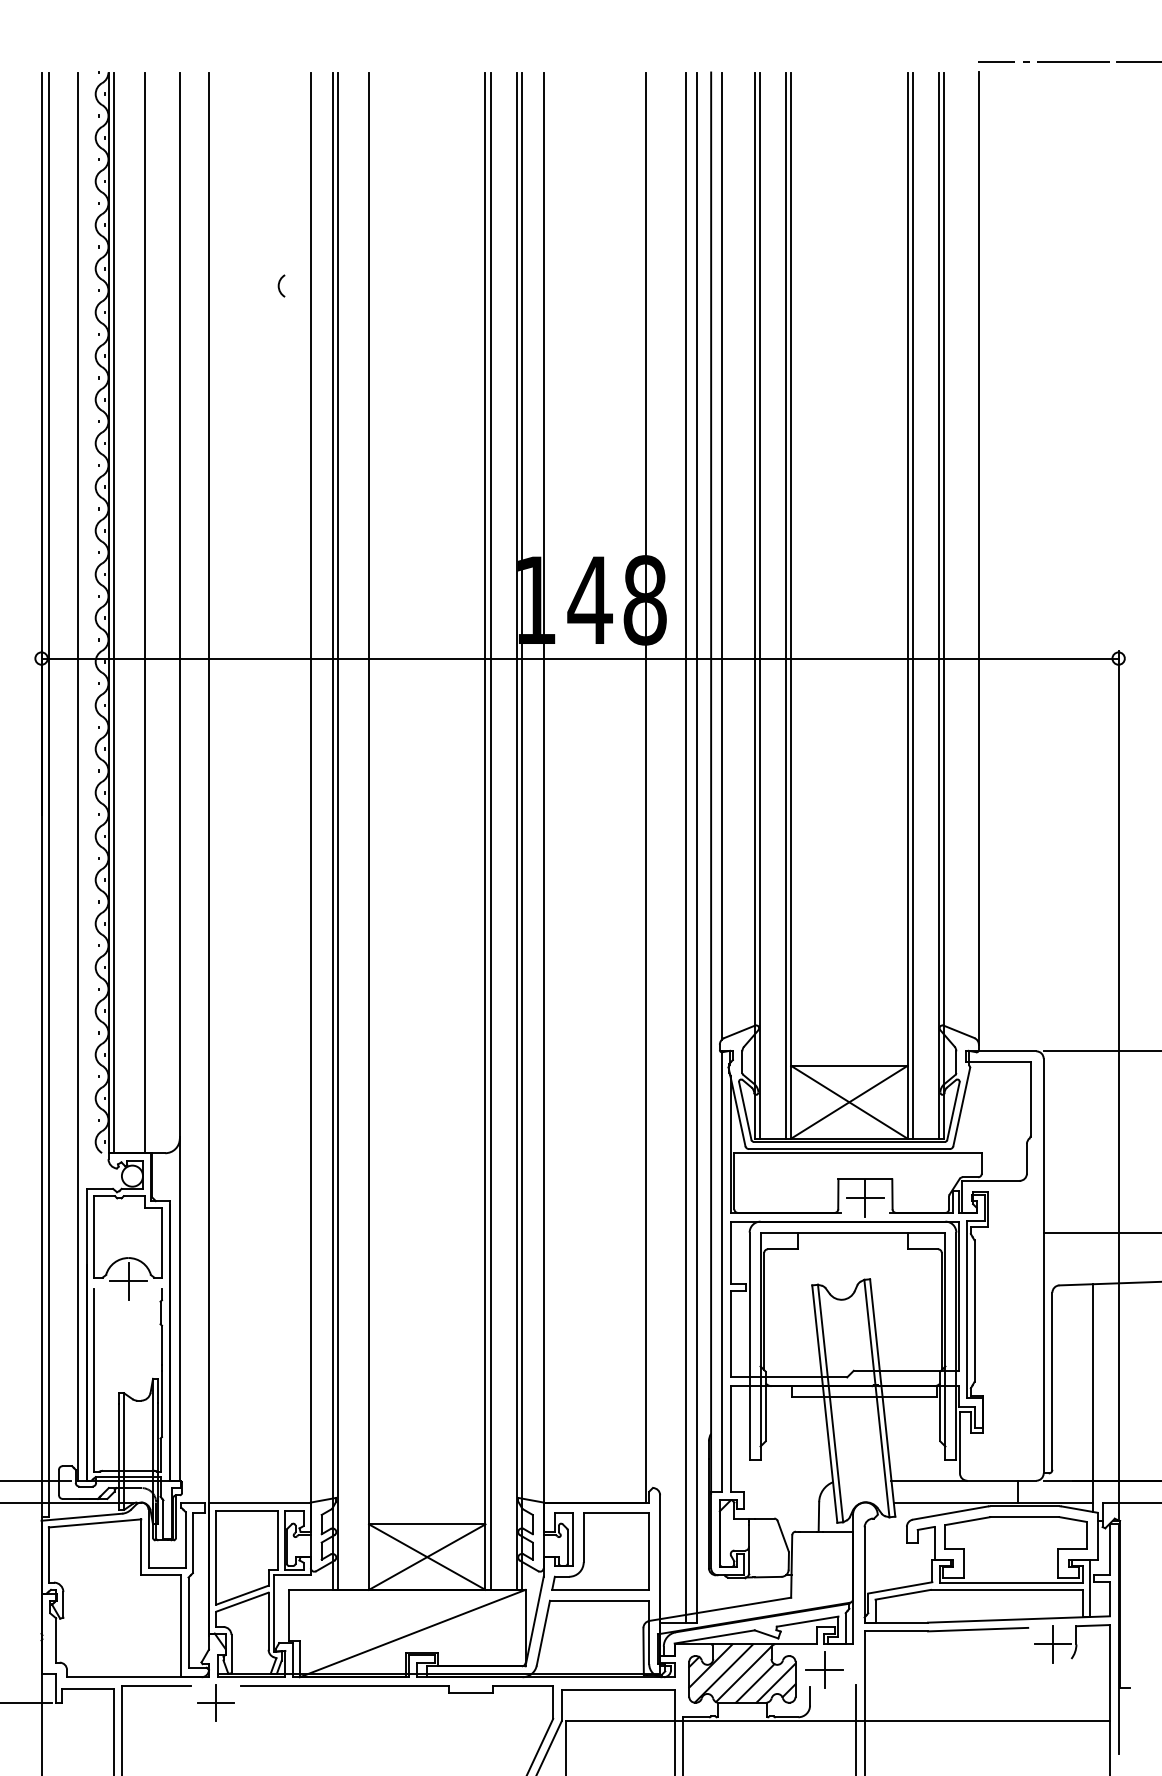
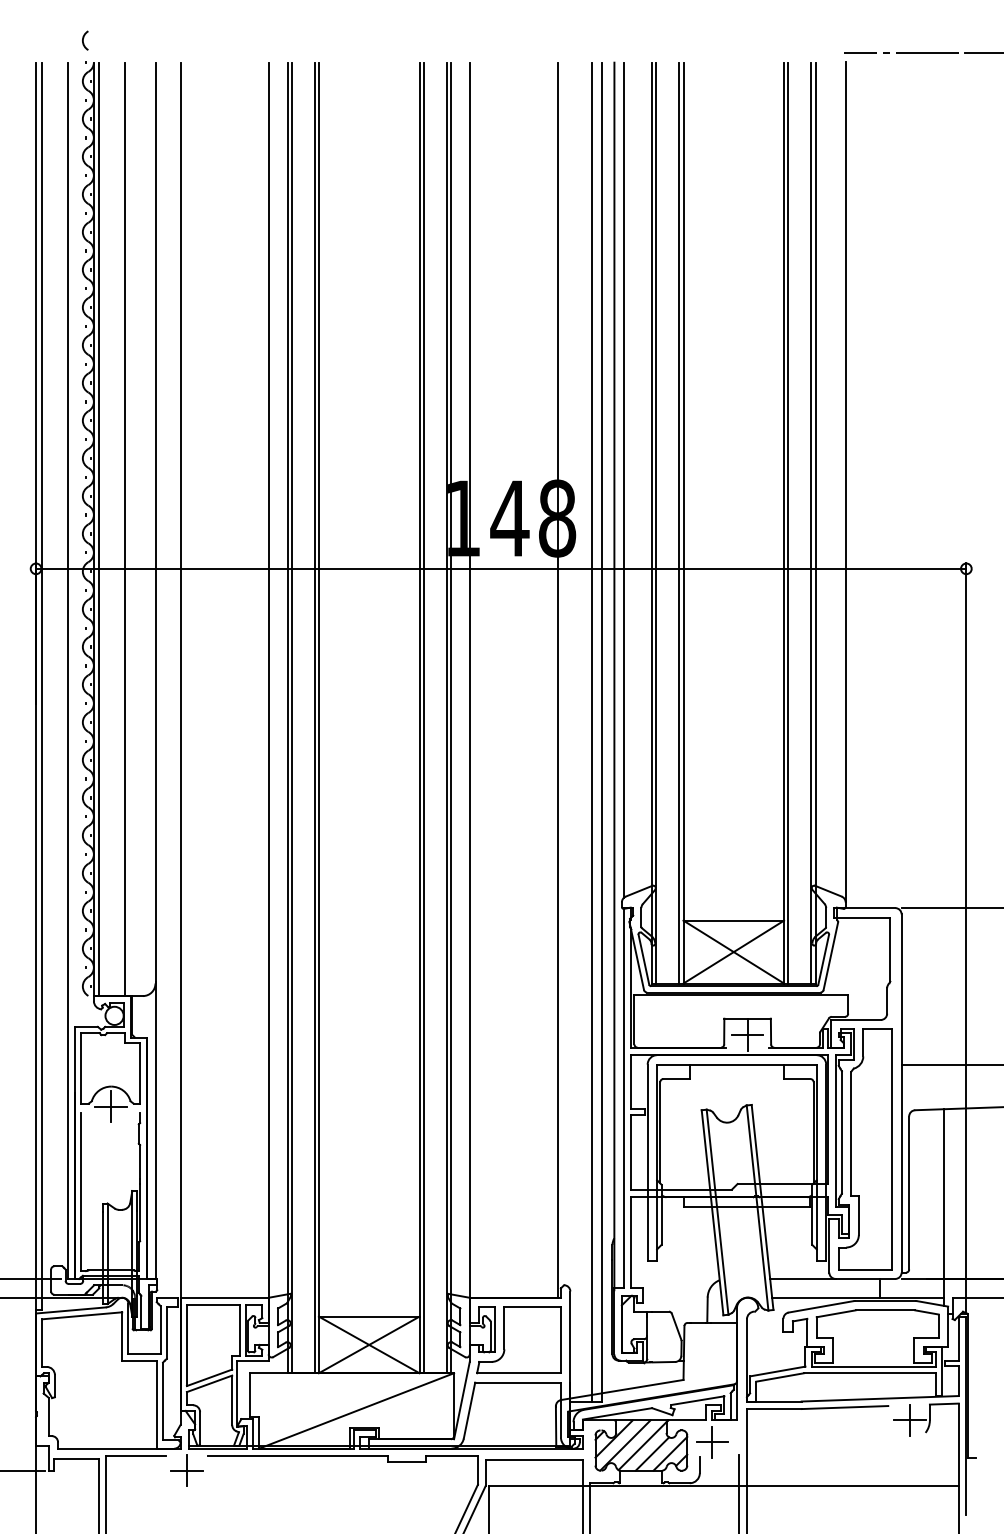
arc: (279, 285) -> (83, 40), moved
line: (363, 830) -> (314, 717), added
part: (1001, 1330) -> (865, 1149), added

